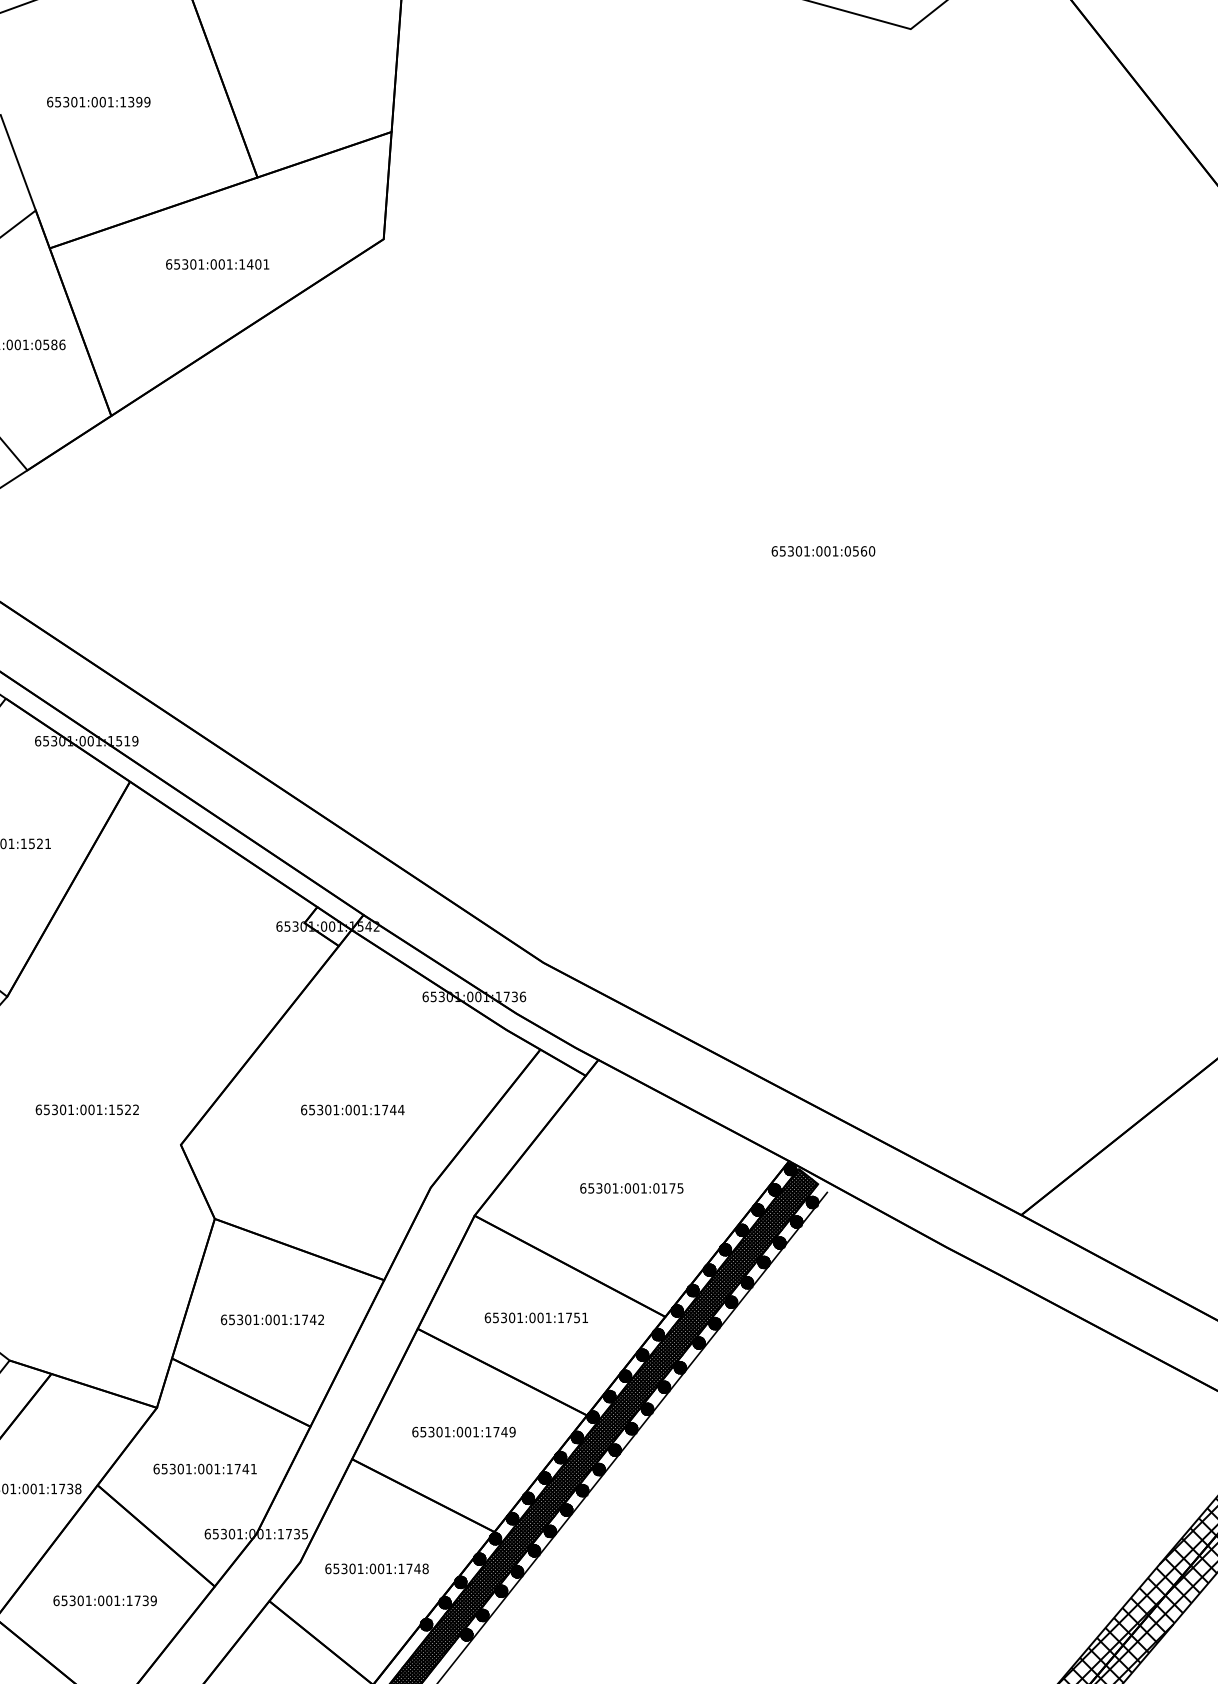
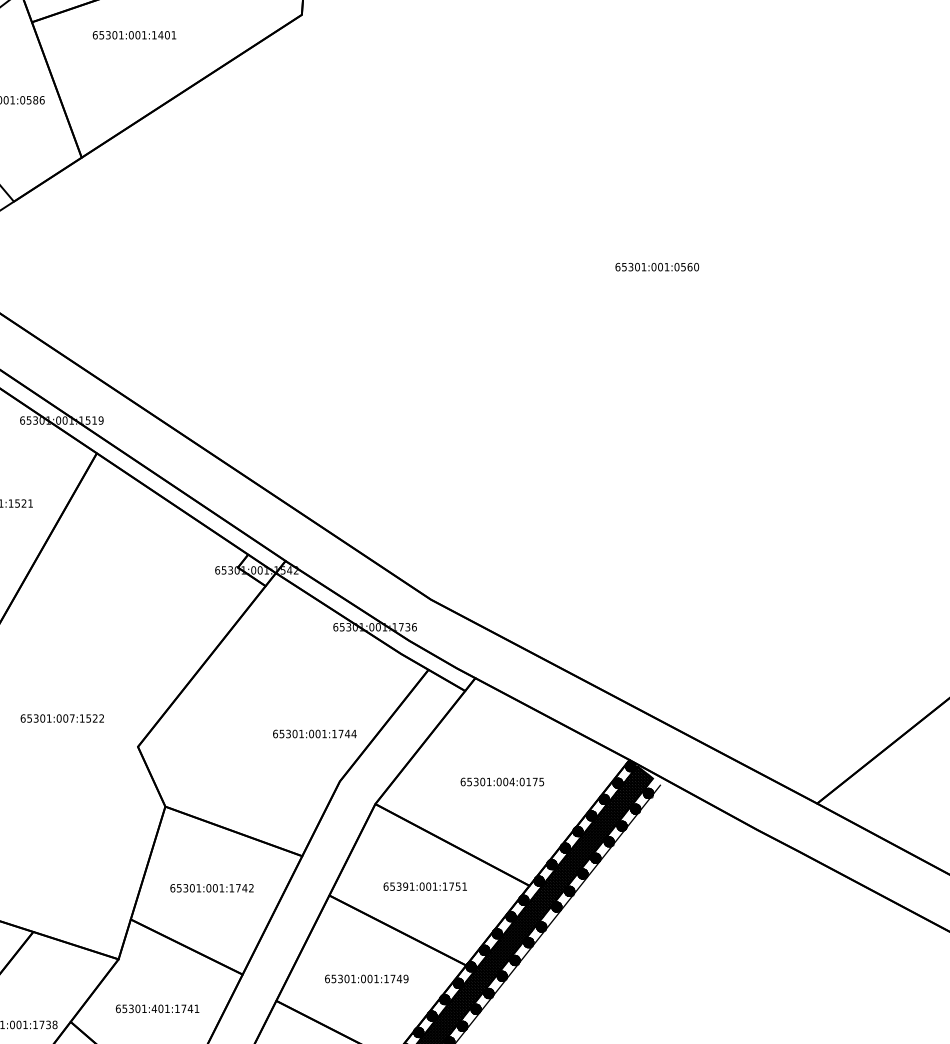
text: (217, 264) -> (134, 35), moved
text: (99, 1109) -> (72, 718), 65301:001:1522 -> 65301:007:1522
text: (352, 1109) -> (314, 733), moved
text: (643, 1188) -> (511, 782), 65301:001:0175 -> 65301:004:0175
text: (512, 1318) -> (405, 887), 65301:001:1751 -> 65391:001:1751
text: (200, 1468) -> (153, 1008), 65301:001:1741 -> 65301:401:1741

